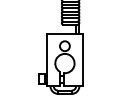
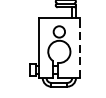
line: (82, 59) -> (79, 47), solid -> dashed

